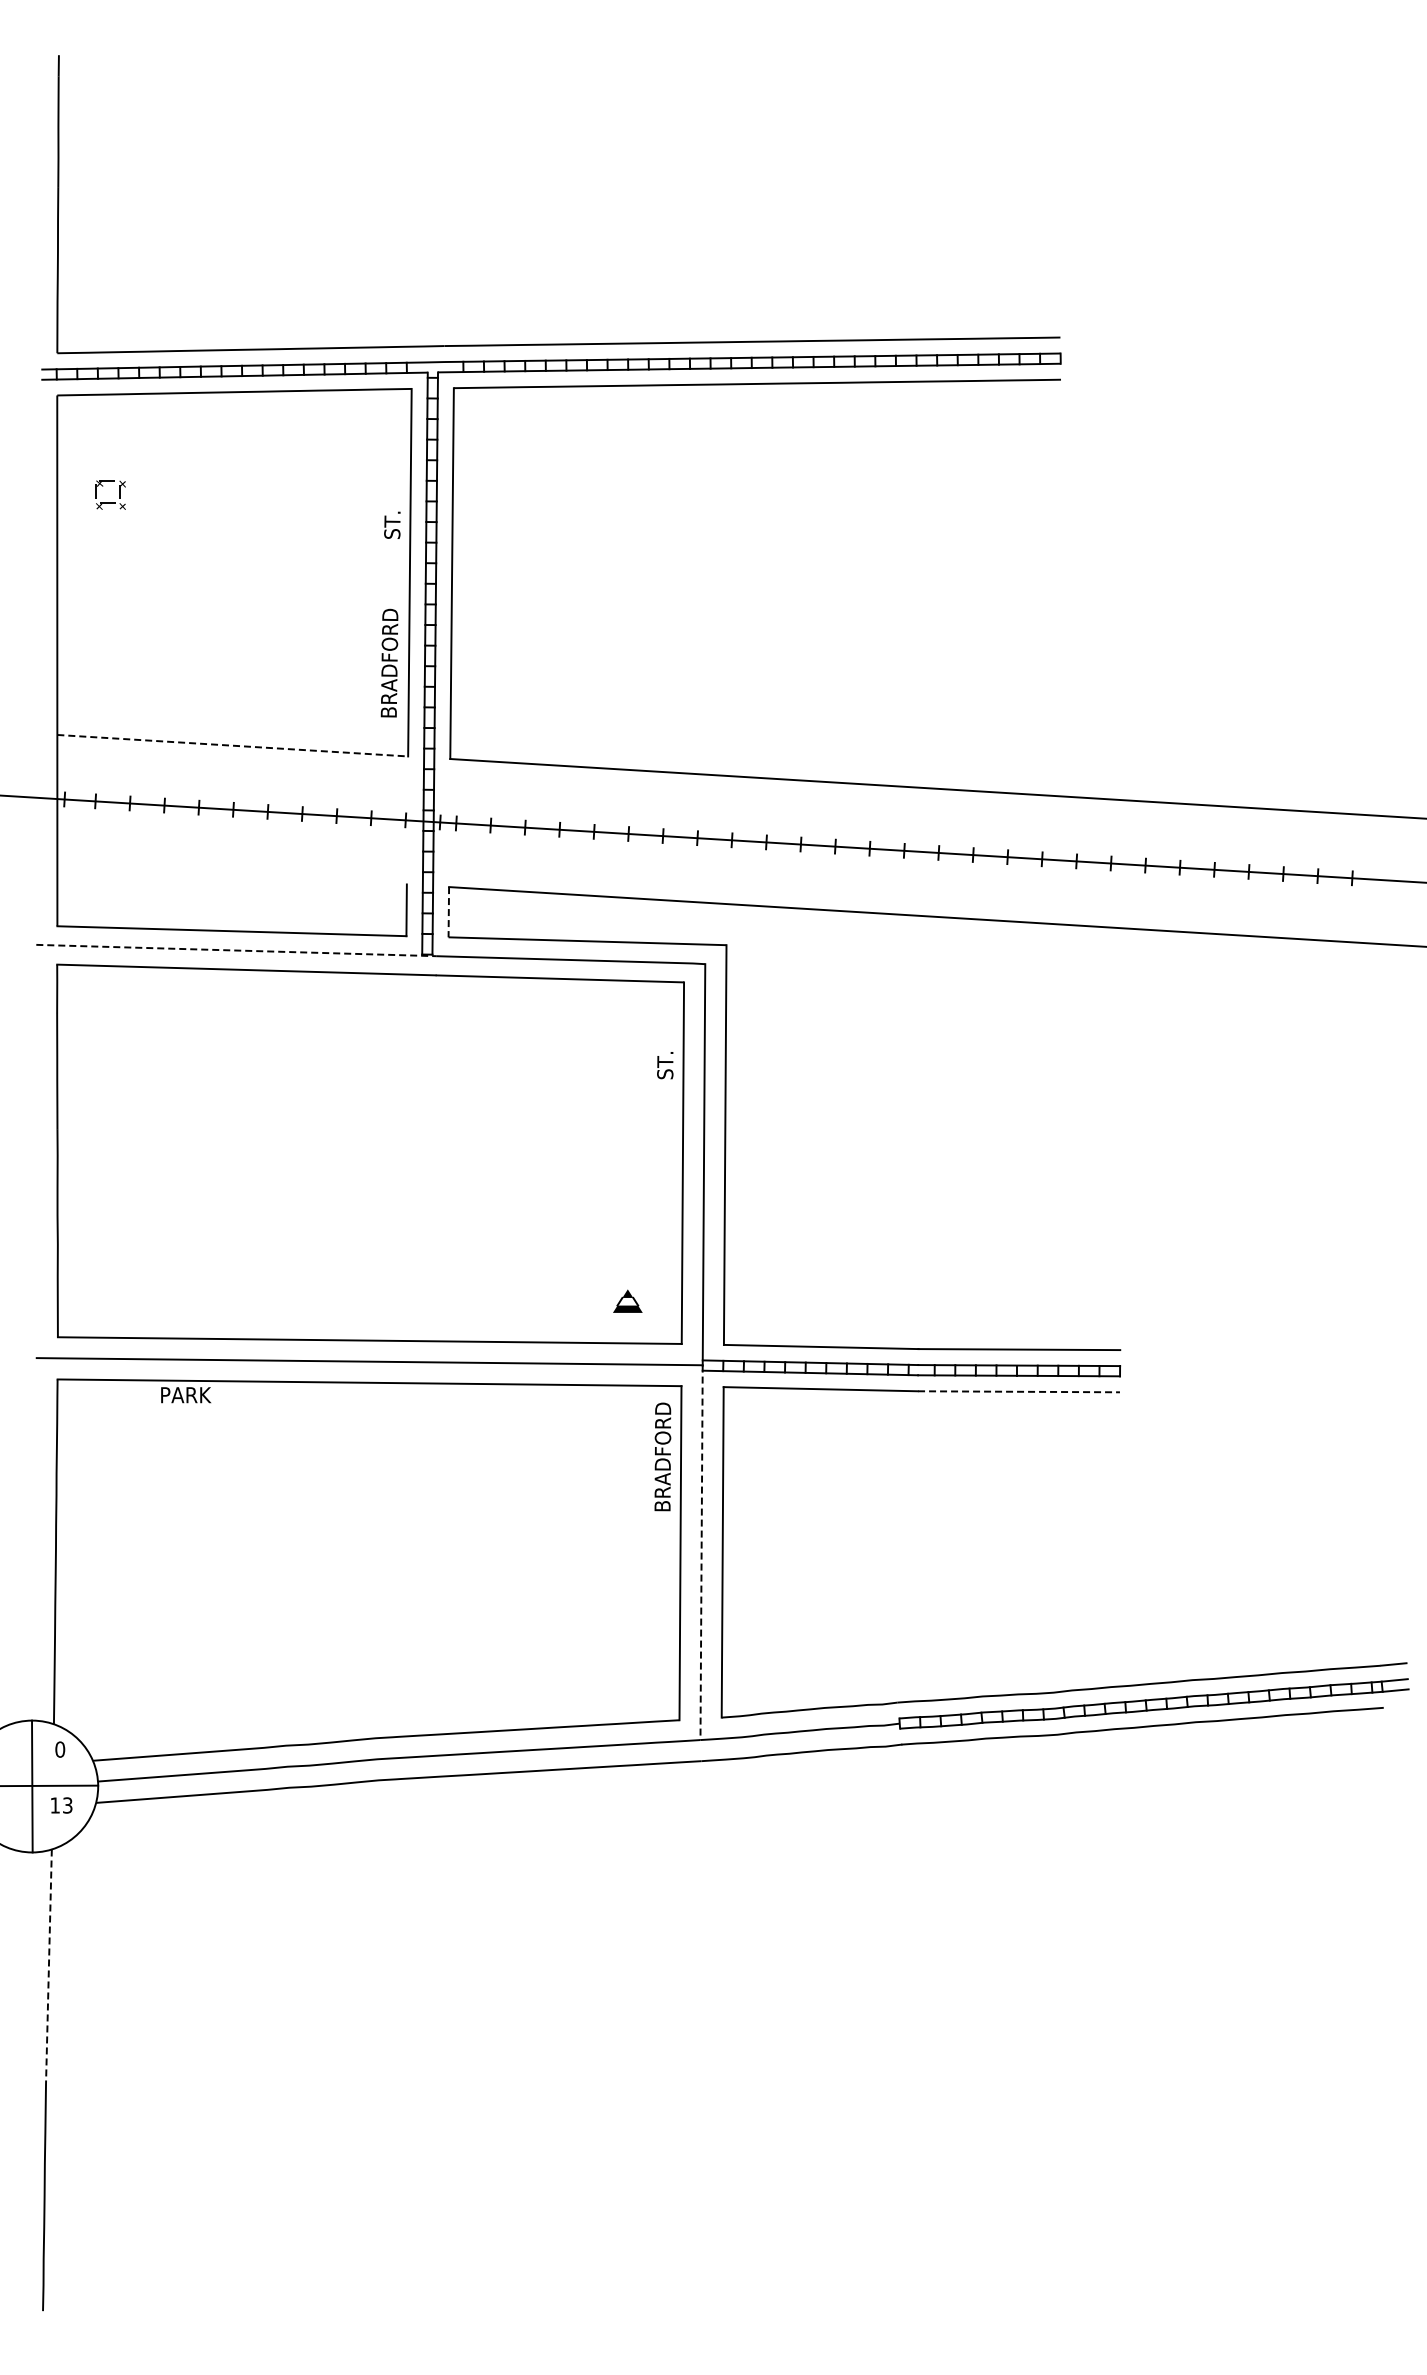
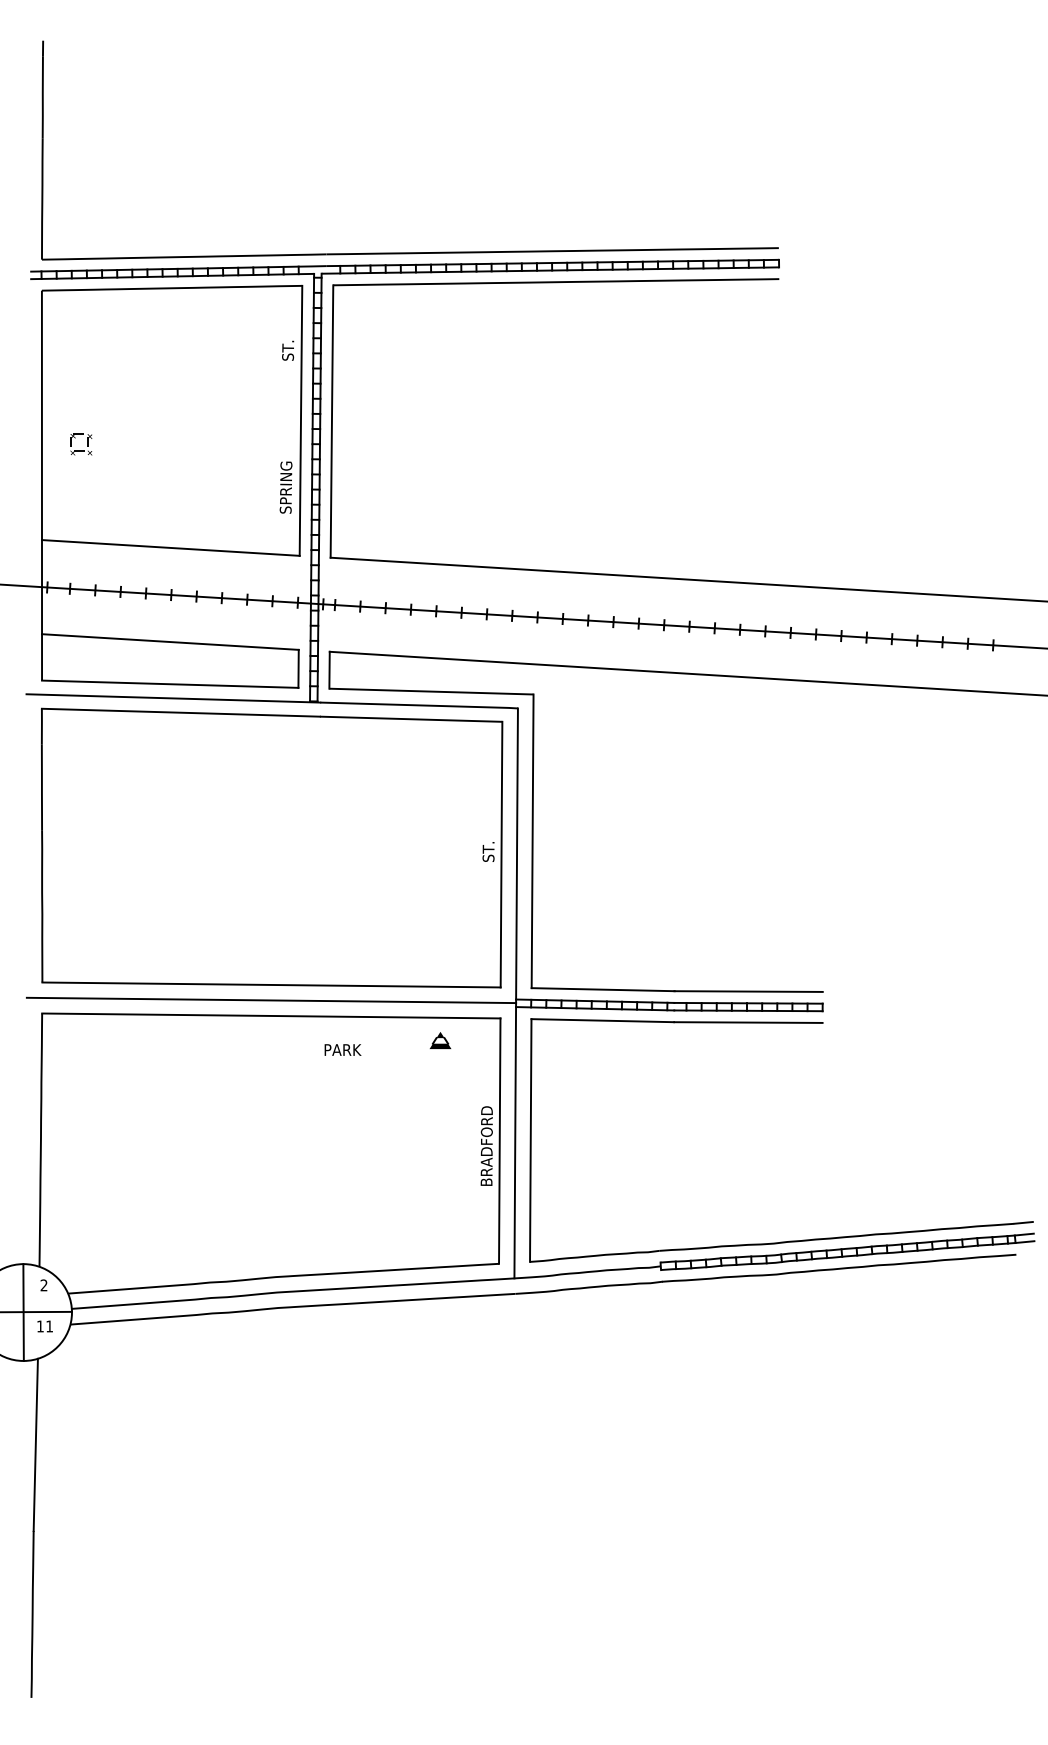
part: (110, 502) -> (81, 450), moved
text: (392, 524) -> (288, 350), moved
text: (389, 662) -> (285, 486), BRADFORD -> SPRING
line: (232, 745) -> (170, 547), dashed -> solid
line: (231, 873) -> (169, 641), added
line: (448, 912) -> (329, 670), dashed -> solid
line: (236, 950) -> (173, 698), dashed -> solid
text: (665, 1065) -> (488, 851), moved
part: (627, 1300) -> (440, 1039), moved
line: (1019, 1391) -> (748, 1022), dashed -> solid
text: (186, 1395) -> (343, 1050), moved
text: (662, 1456) -> (486, 1145), moved
line: (701, 1553) -> (515, 1141), dashed -> solid
text: (60, 1749) -> (44, 1285), 0 -> 2
text: (67, 1805) -> (49, 1326), 13 -> 11
line: (48, 1967) -> (35, 1445), dashed -> solid

